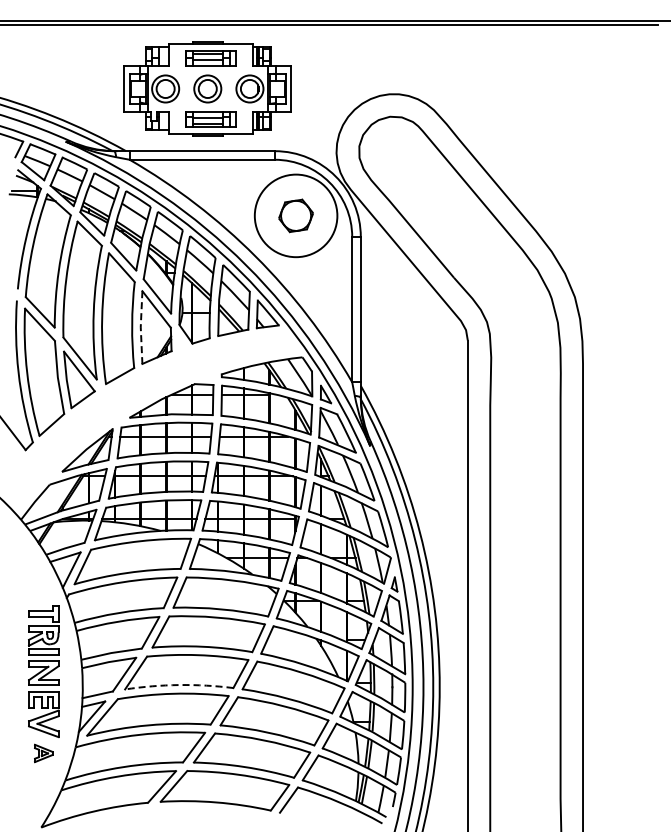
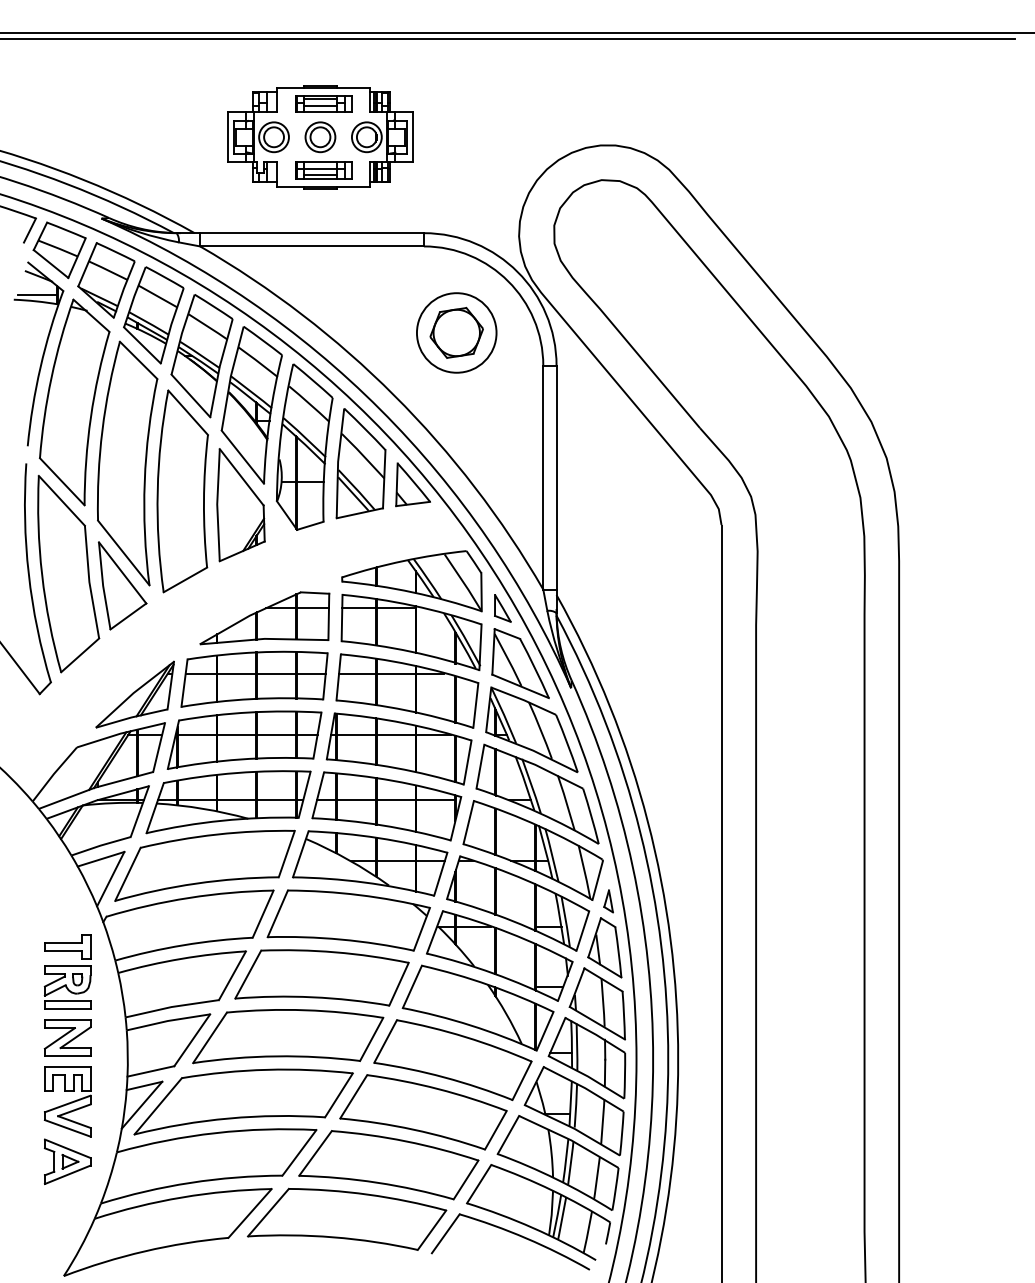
part: (207, 88) -> (320, 136), size x0.71
circle: (295, 215) -> (455, 332), size x0.62
line: (140, 327) -> (216, 505), dashed -> solid
arc: (179, 685) -> (276, 1057), dashed -> solid
part: (43, 753) -> (67, 1161), size x1.67

